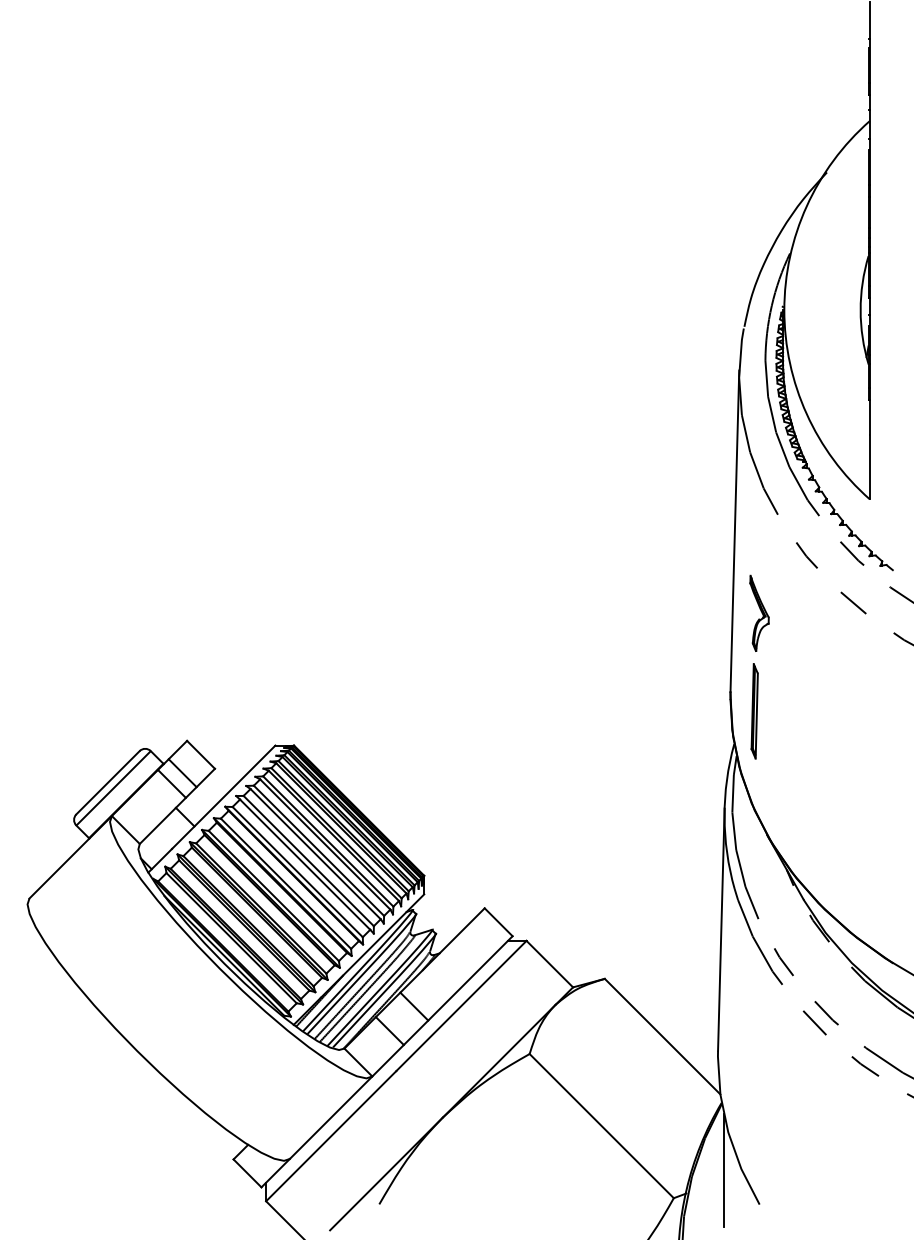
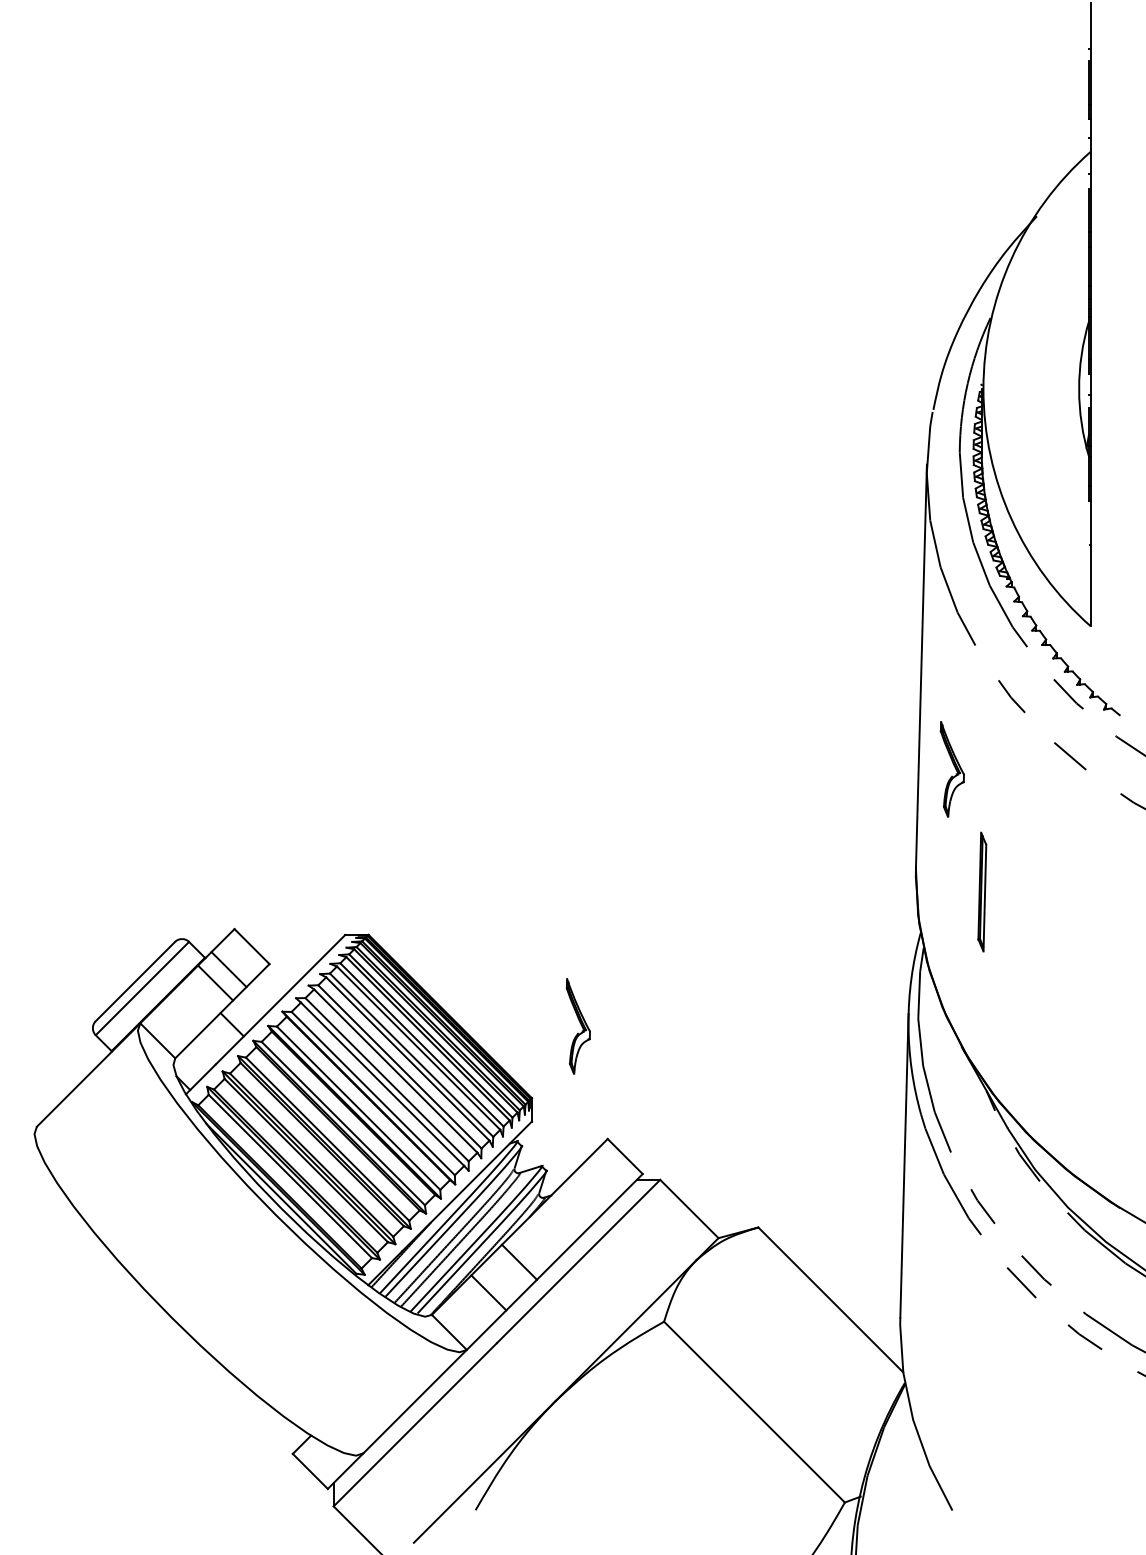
part: (754, 710) -> (982, 891), moved
part: (460, 818) -> (577, 1026), added
line: (723, 1170) -> (907, 1467), removed

